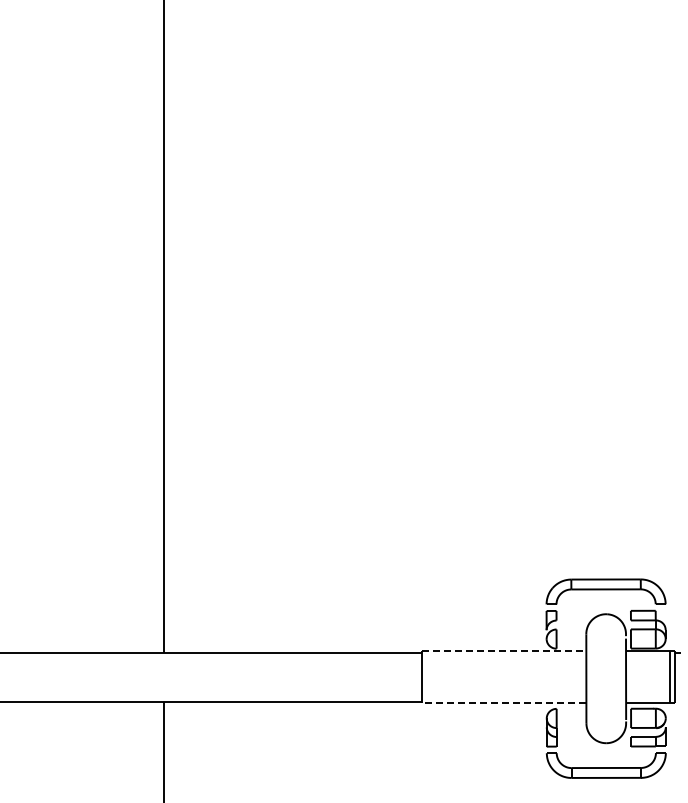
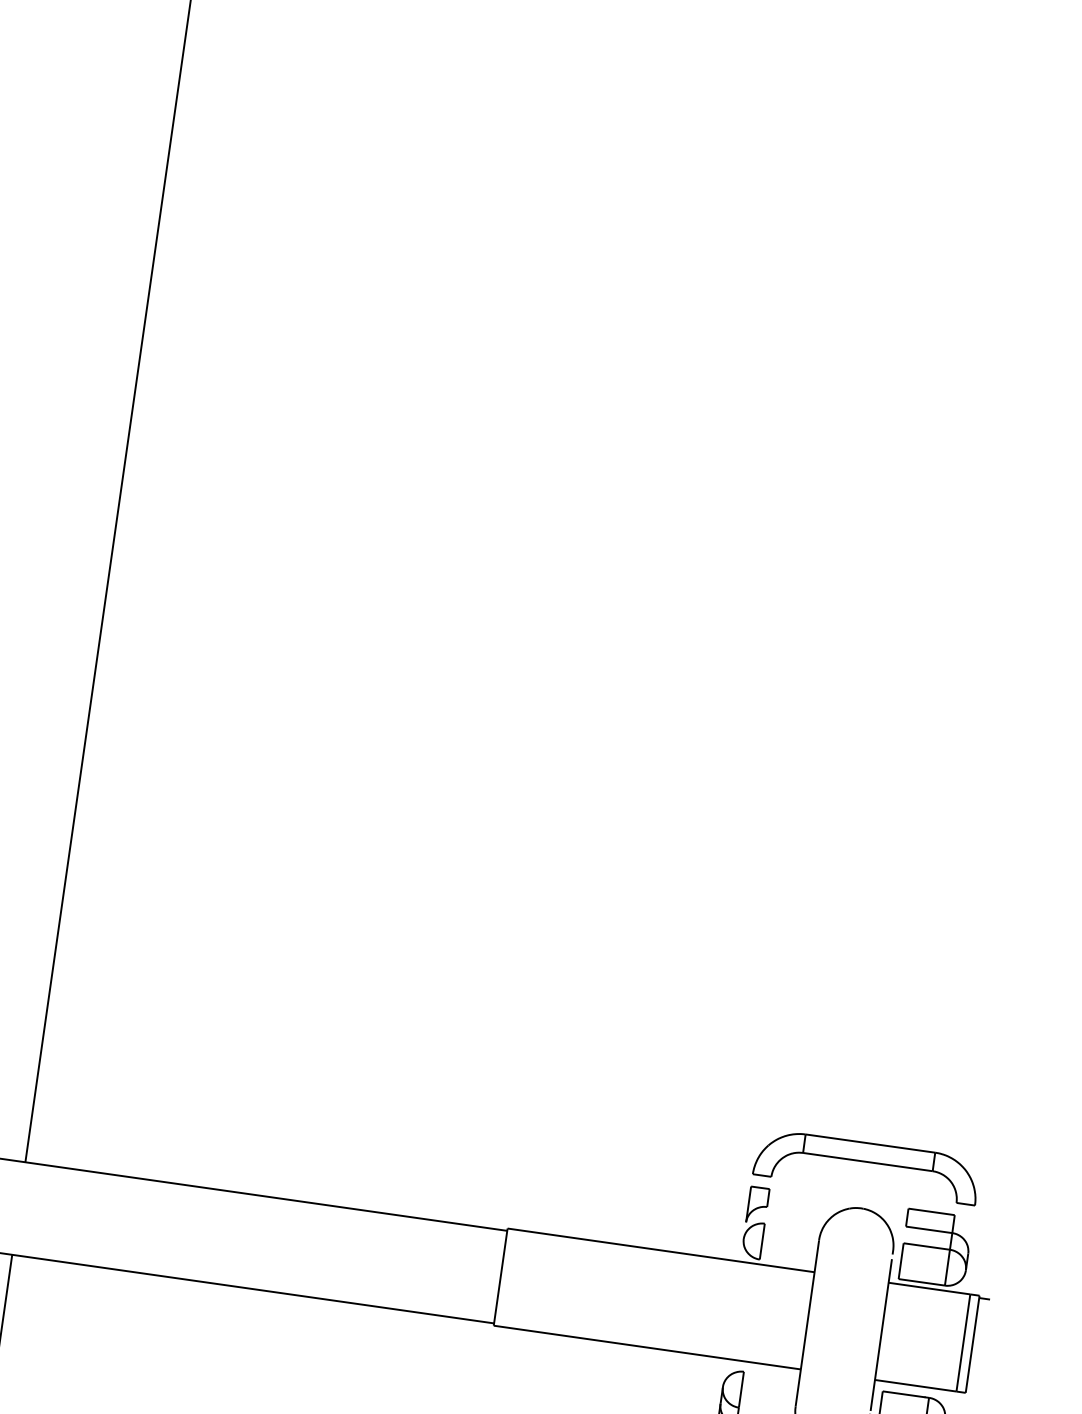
line: (504, 651) -> (661, 1250), dashed -> solid
line: (503, 703) -> (646, 1347), dashed -> solid

